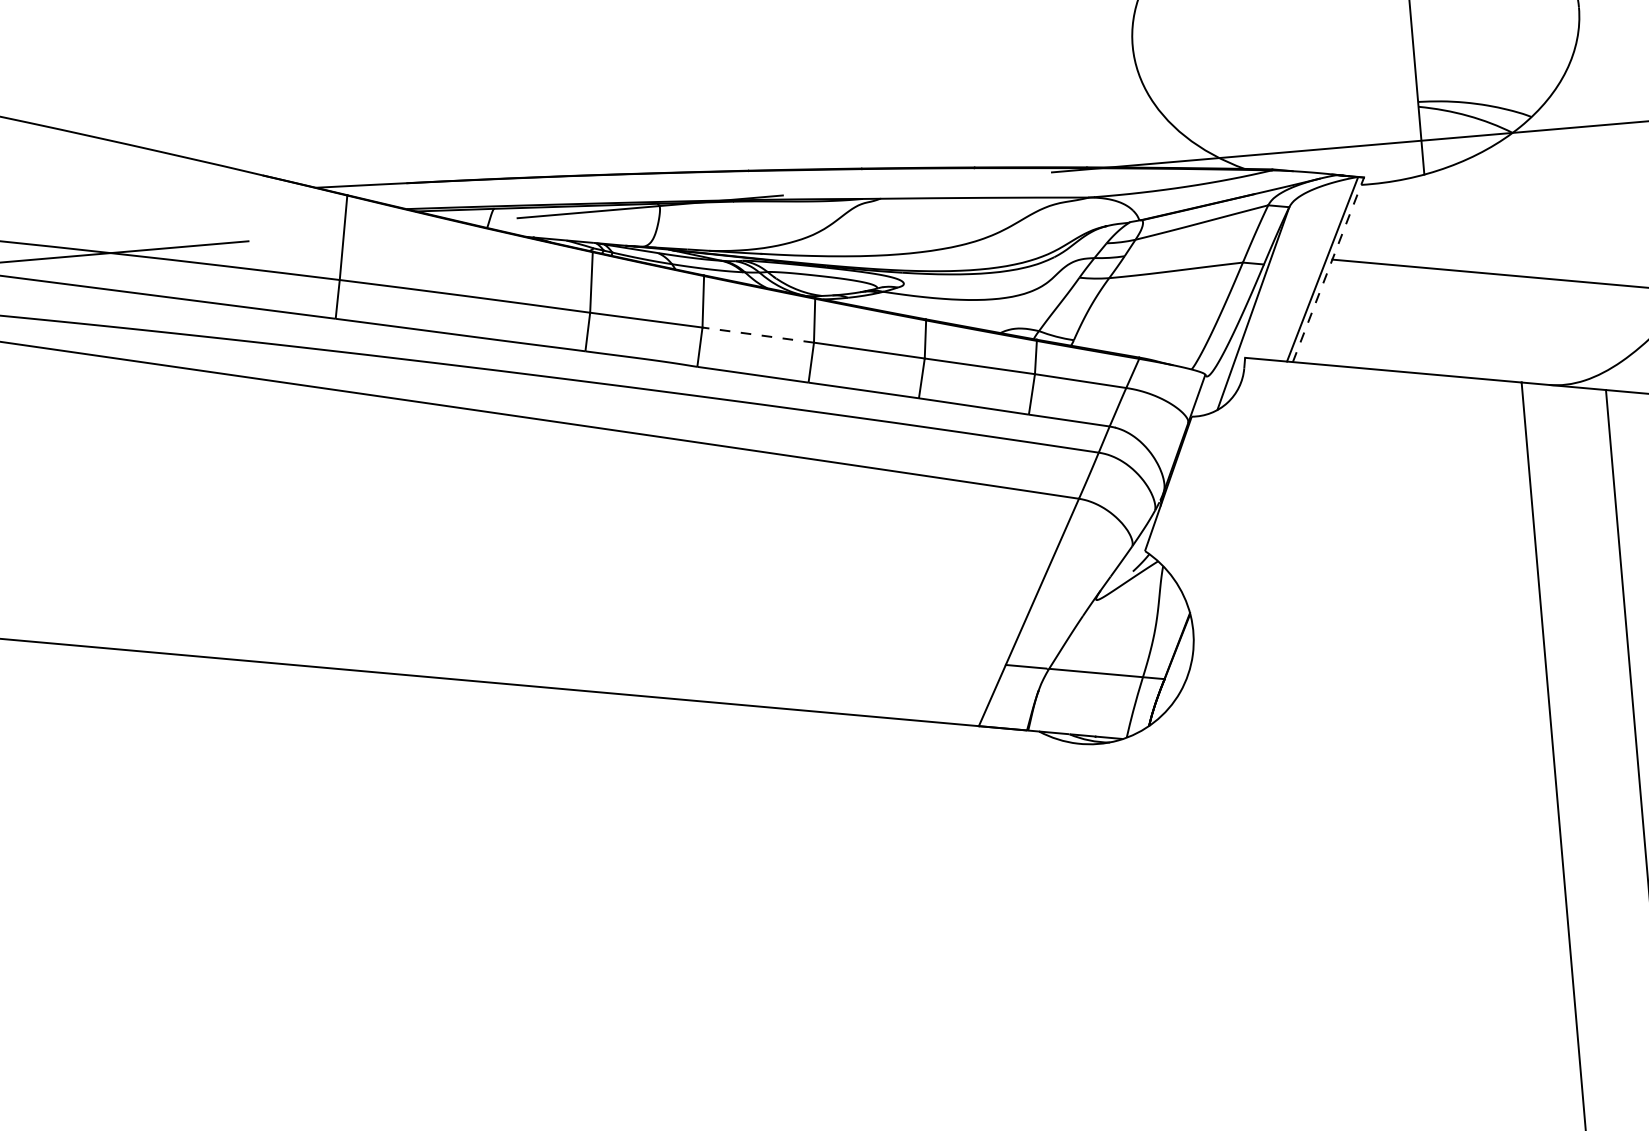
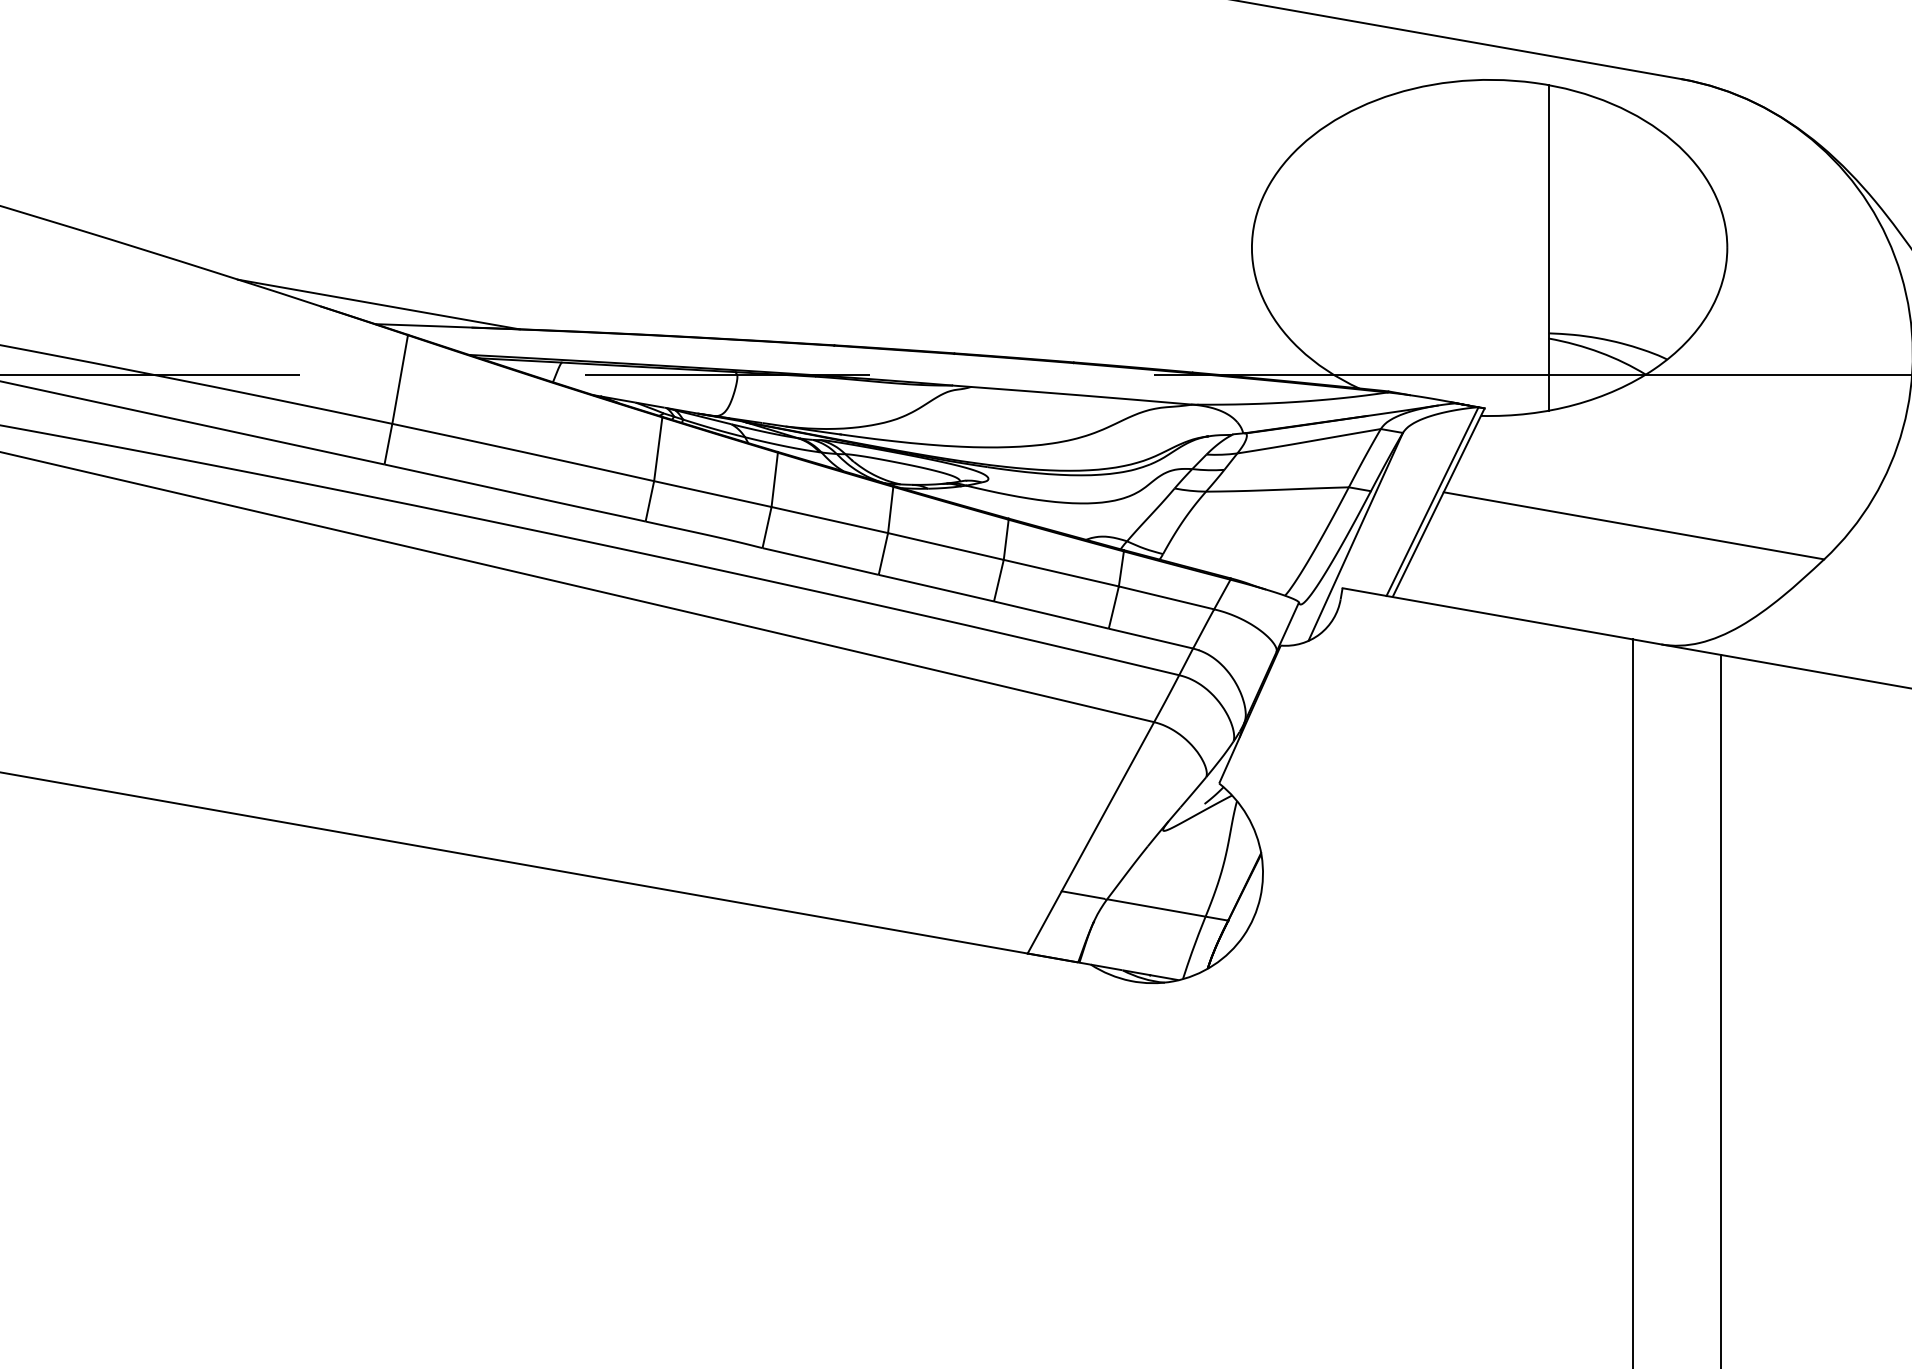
line: (317, 169) -> (378, 304), added
line: (1329, 268) -> (1439, 501), dashed -> solid
line: (757, 335) -> (829, 520), dashed -> solid

